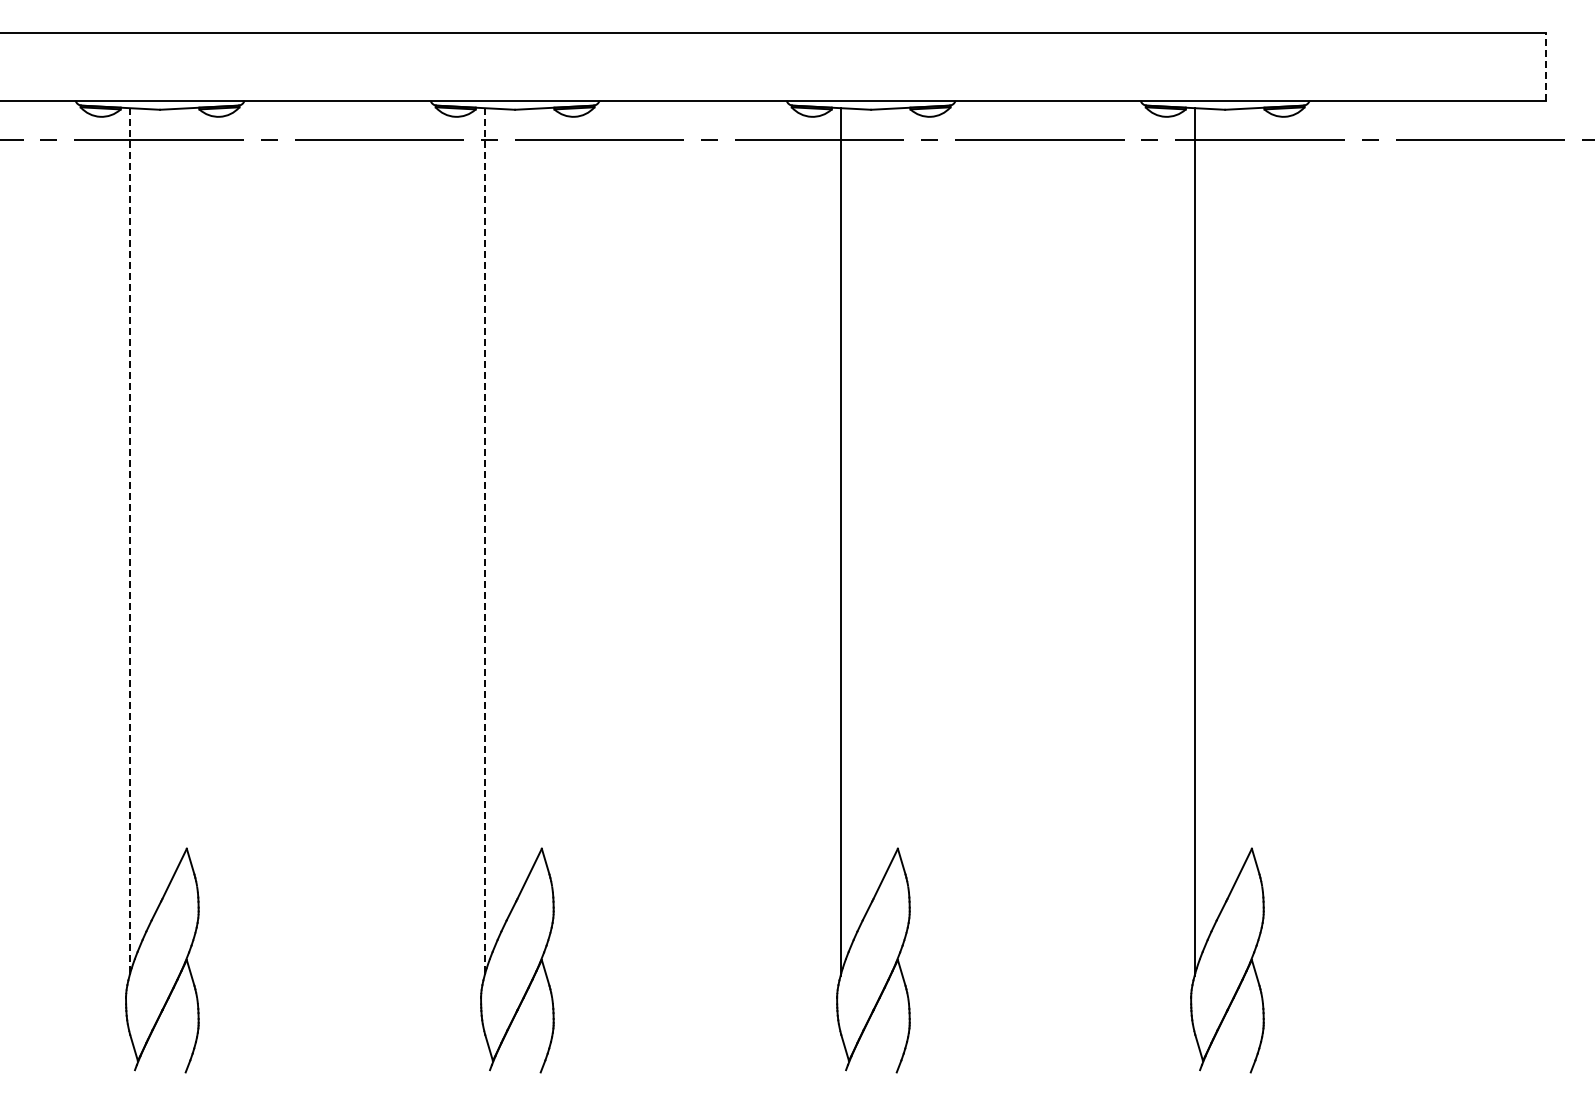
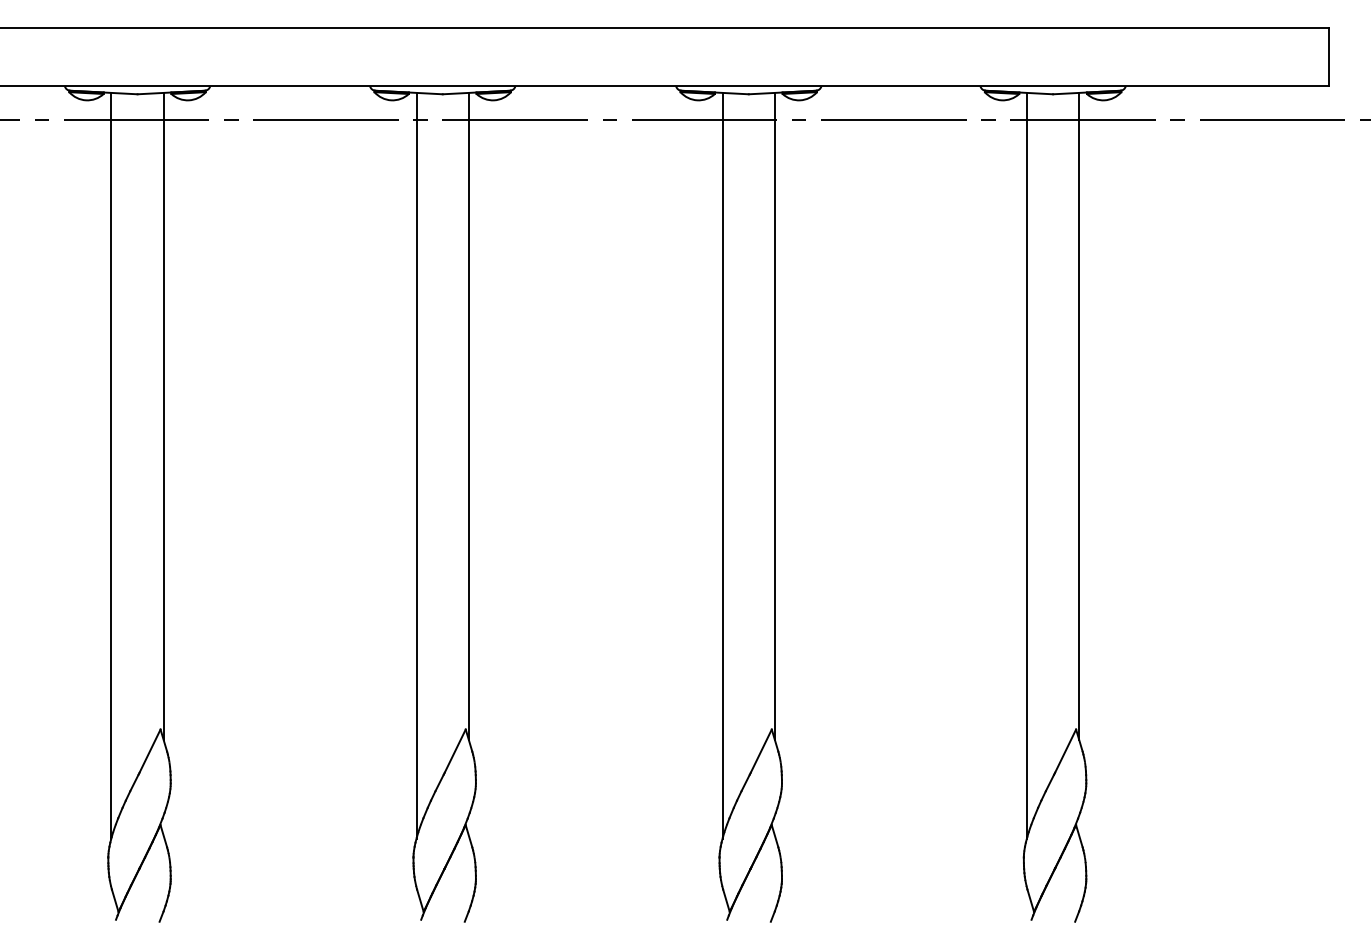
line: (1546, 66) -> (1329, 57), dashed -> solid
line: (190, 484) -> (163, 416), added
line: (545, 484) -> (468, 416), added
line: (901, 484) -> (774, 416), added
line: (1255, 484) -> (1079, 416), added
line: (129, 541) -> (111, 465), dashed -> solid
line: (484, 541) -> (416, 465), dashed -> solid

